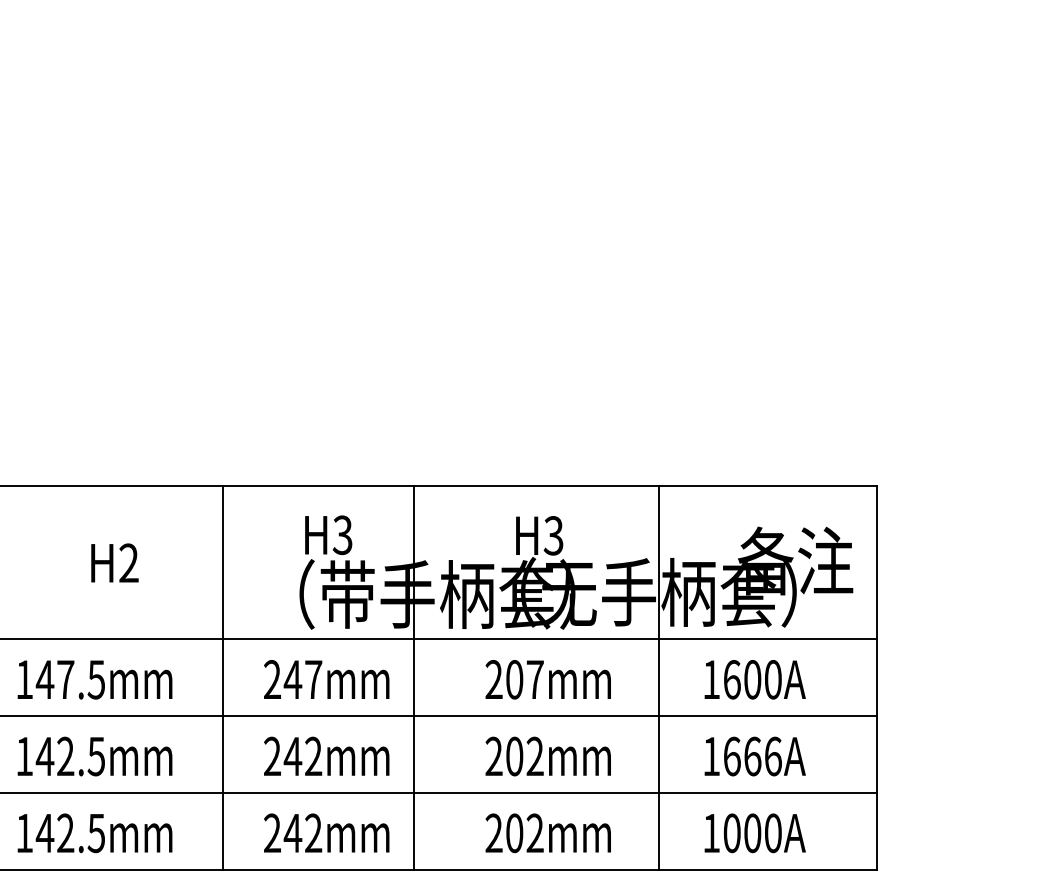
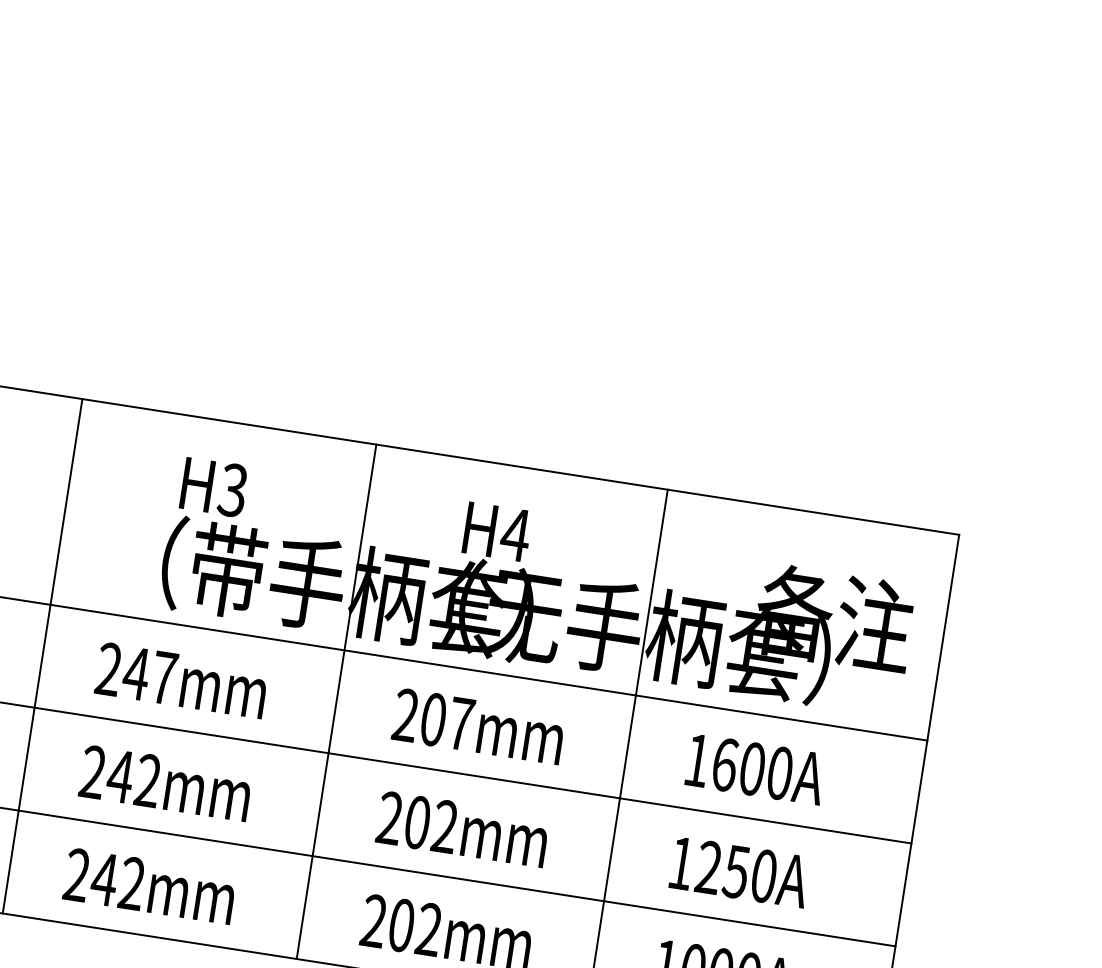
text: (553, 535) -> (515, 534), H3 -> H4
line: (413, 677) -> (335, 701), moved
text: (752, 756) -> (736, 871), 1666A -> 1250A

